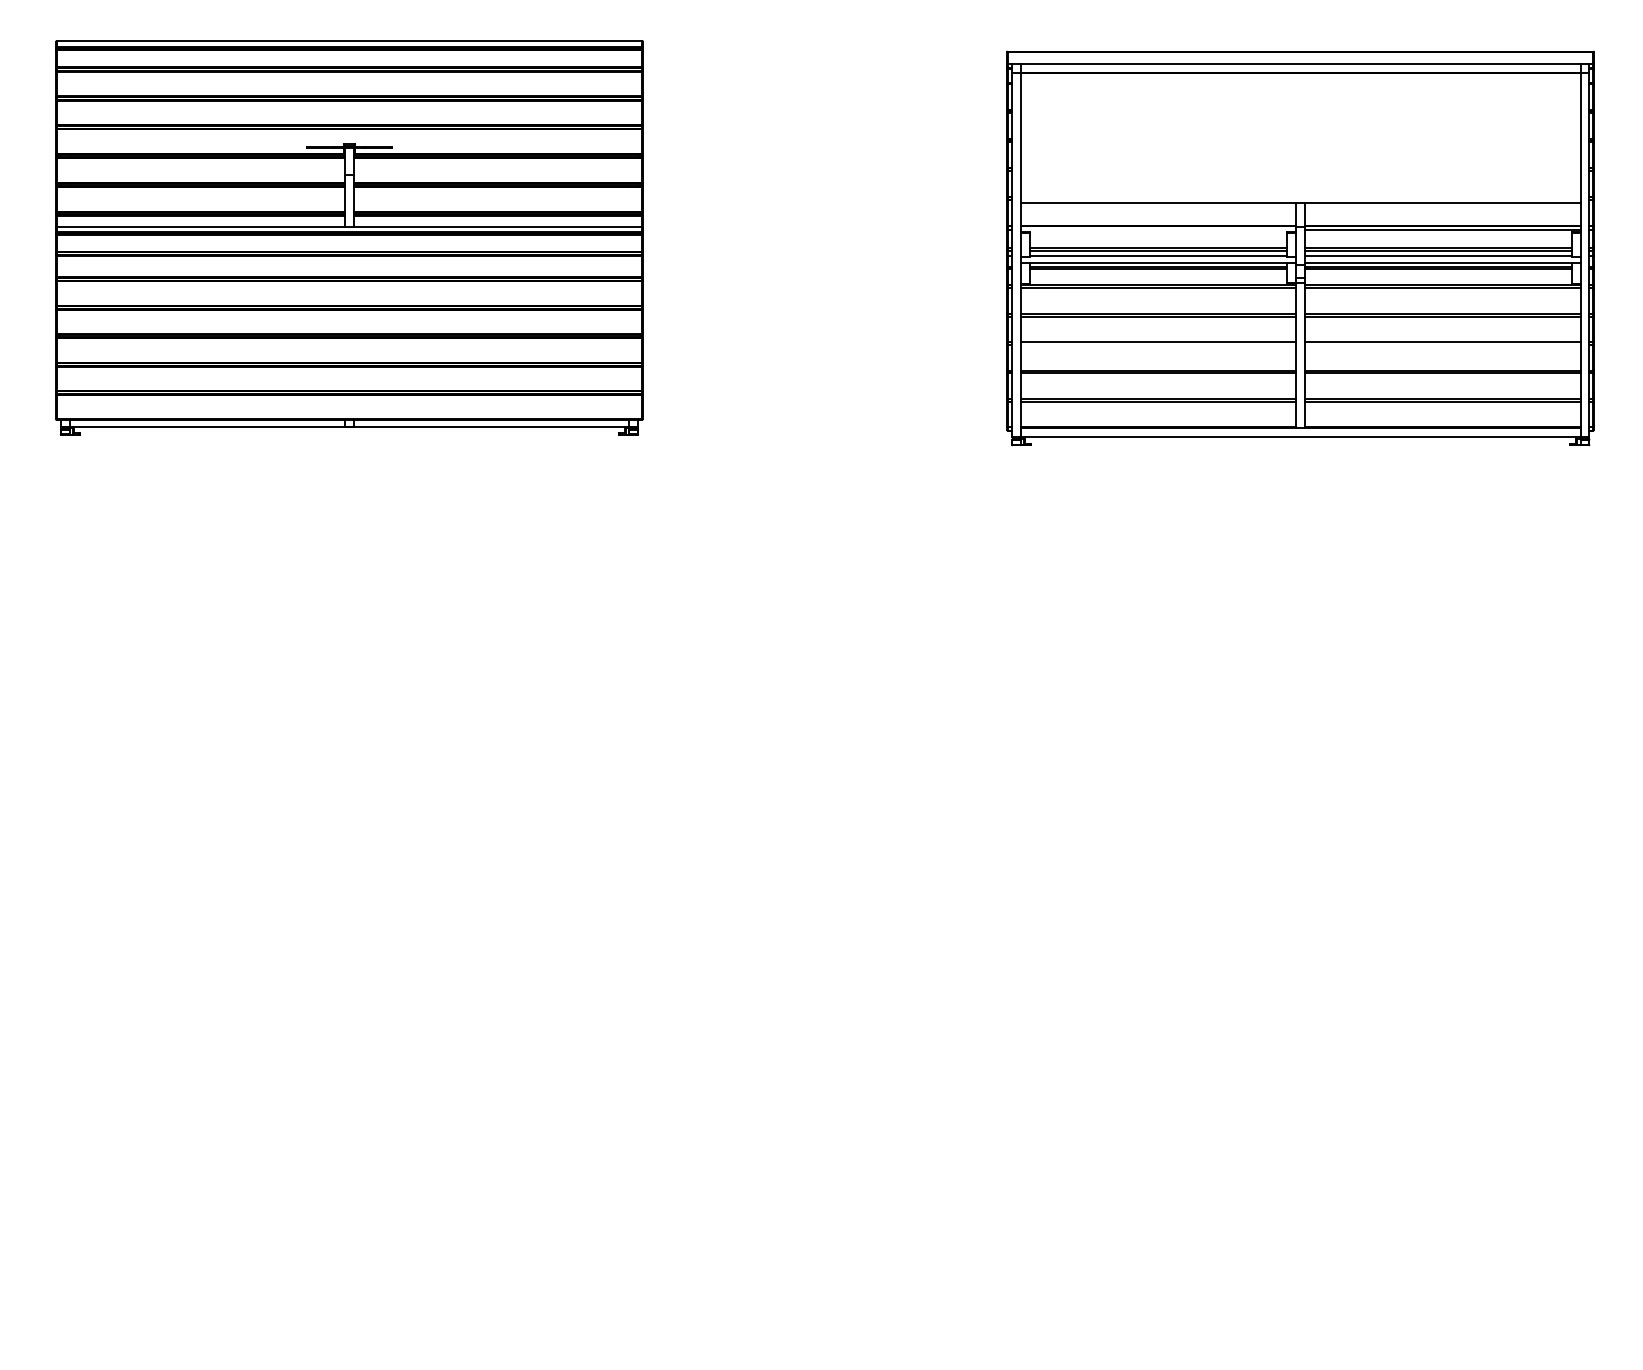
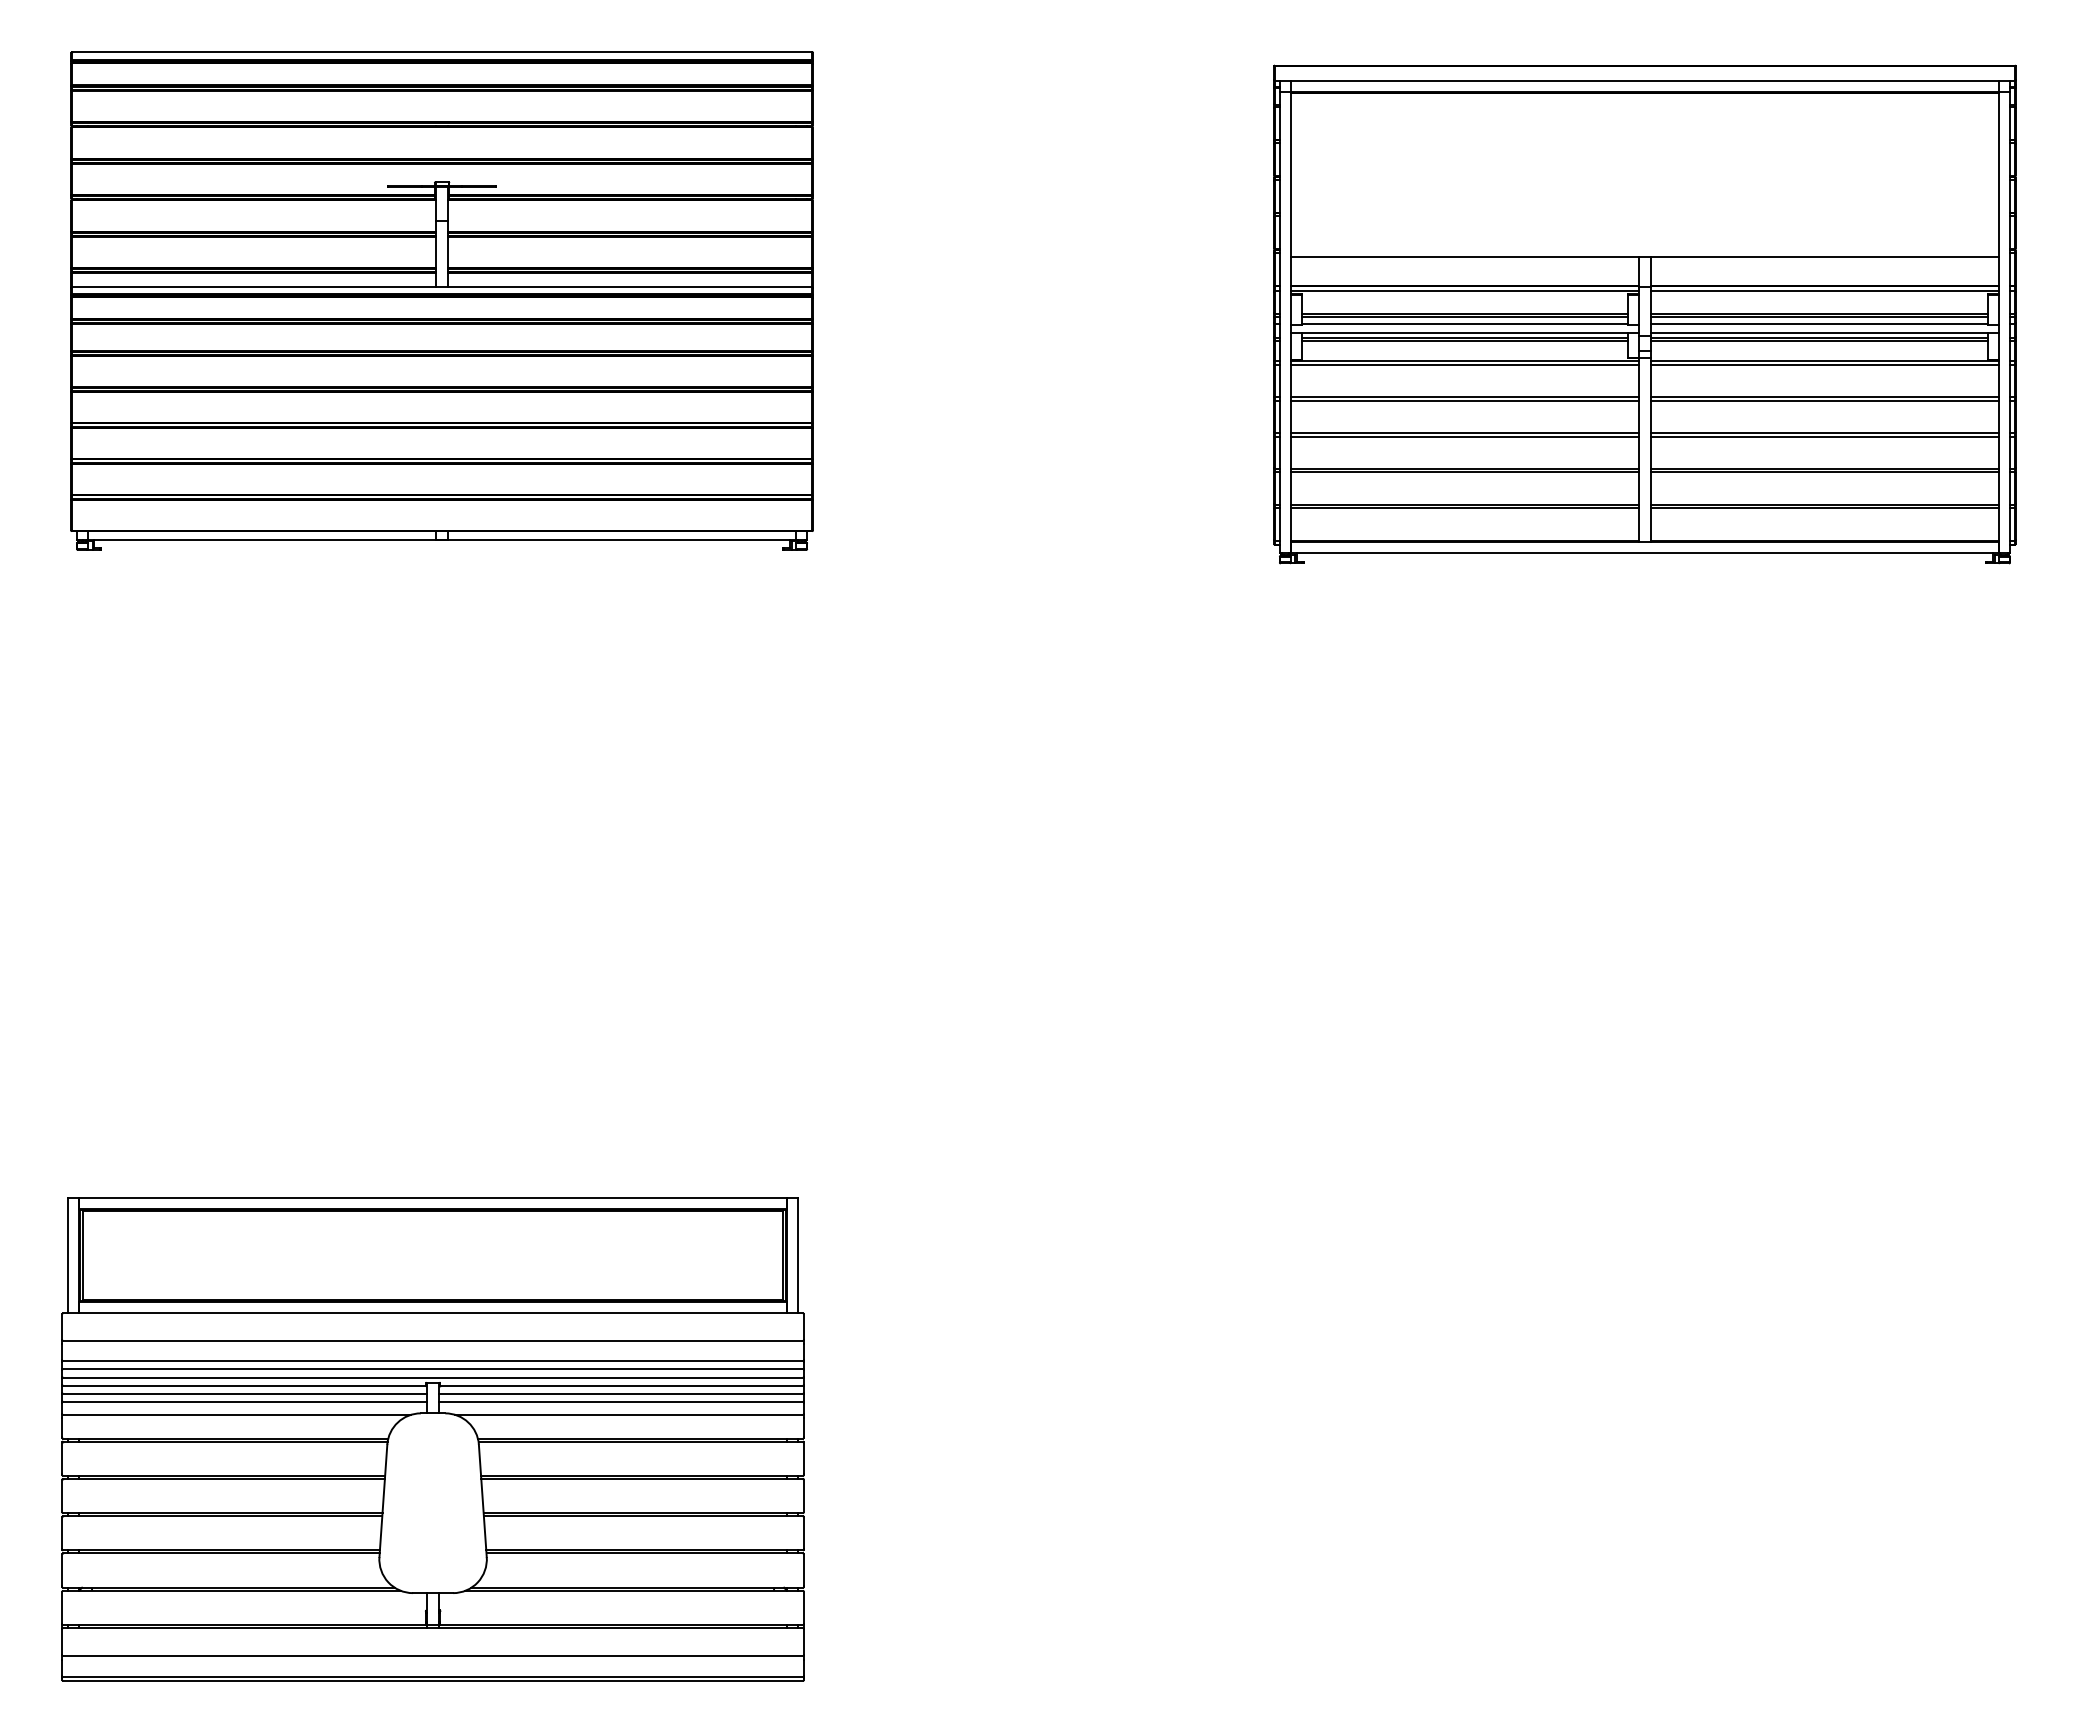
line: (1158, 230) -> (1465, 291), added
line: (1158, 344) -> (1465, 436), added
line: (1442, 344) -> (1824, 436), added
part: (341, 1138) -> (432, 1439), added

